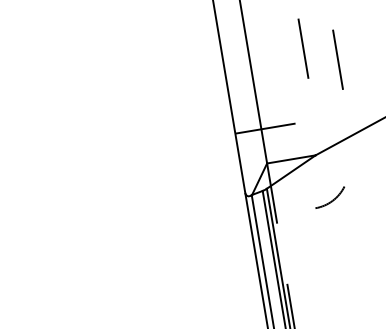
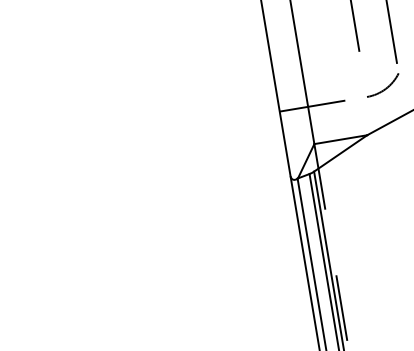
arc: (332, 199) -> (385, 87), moved

